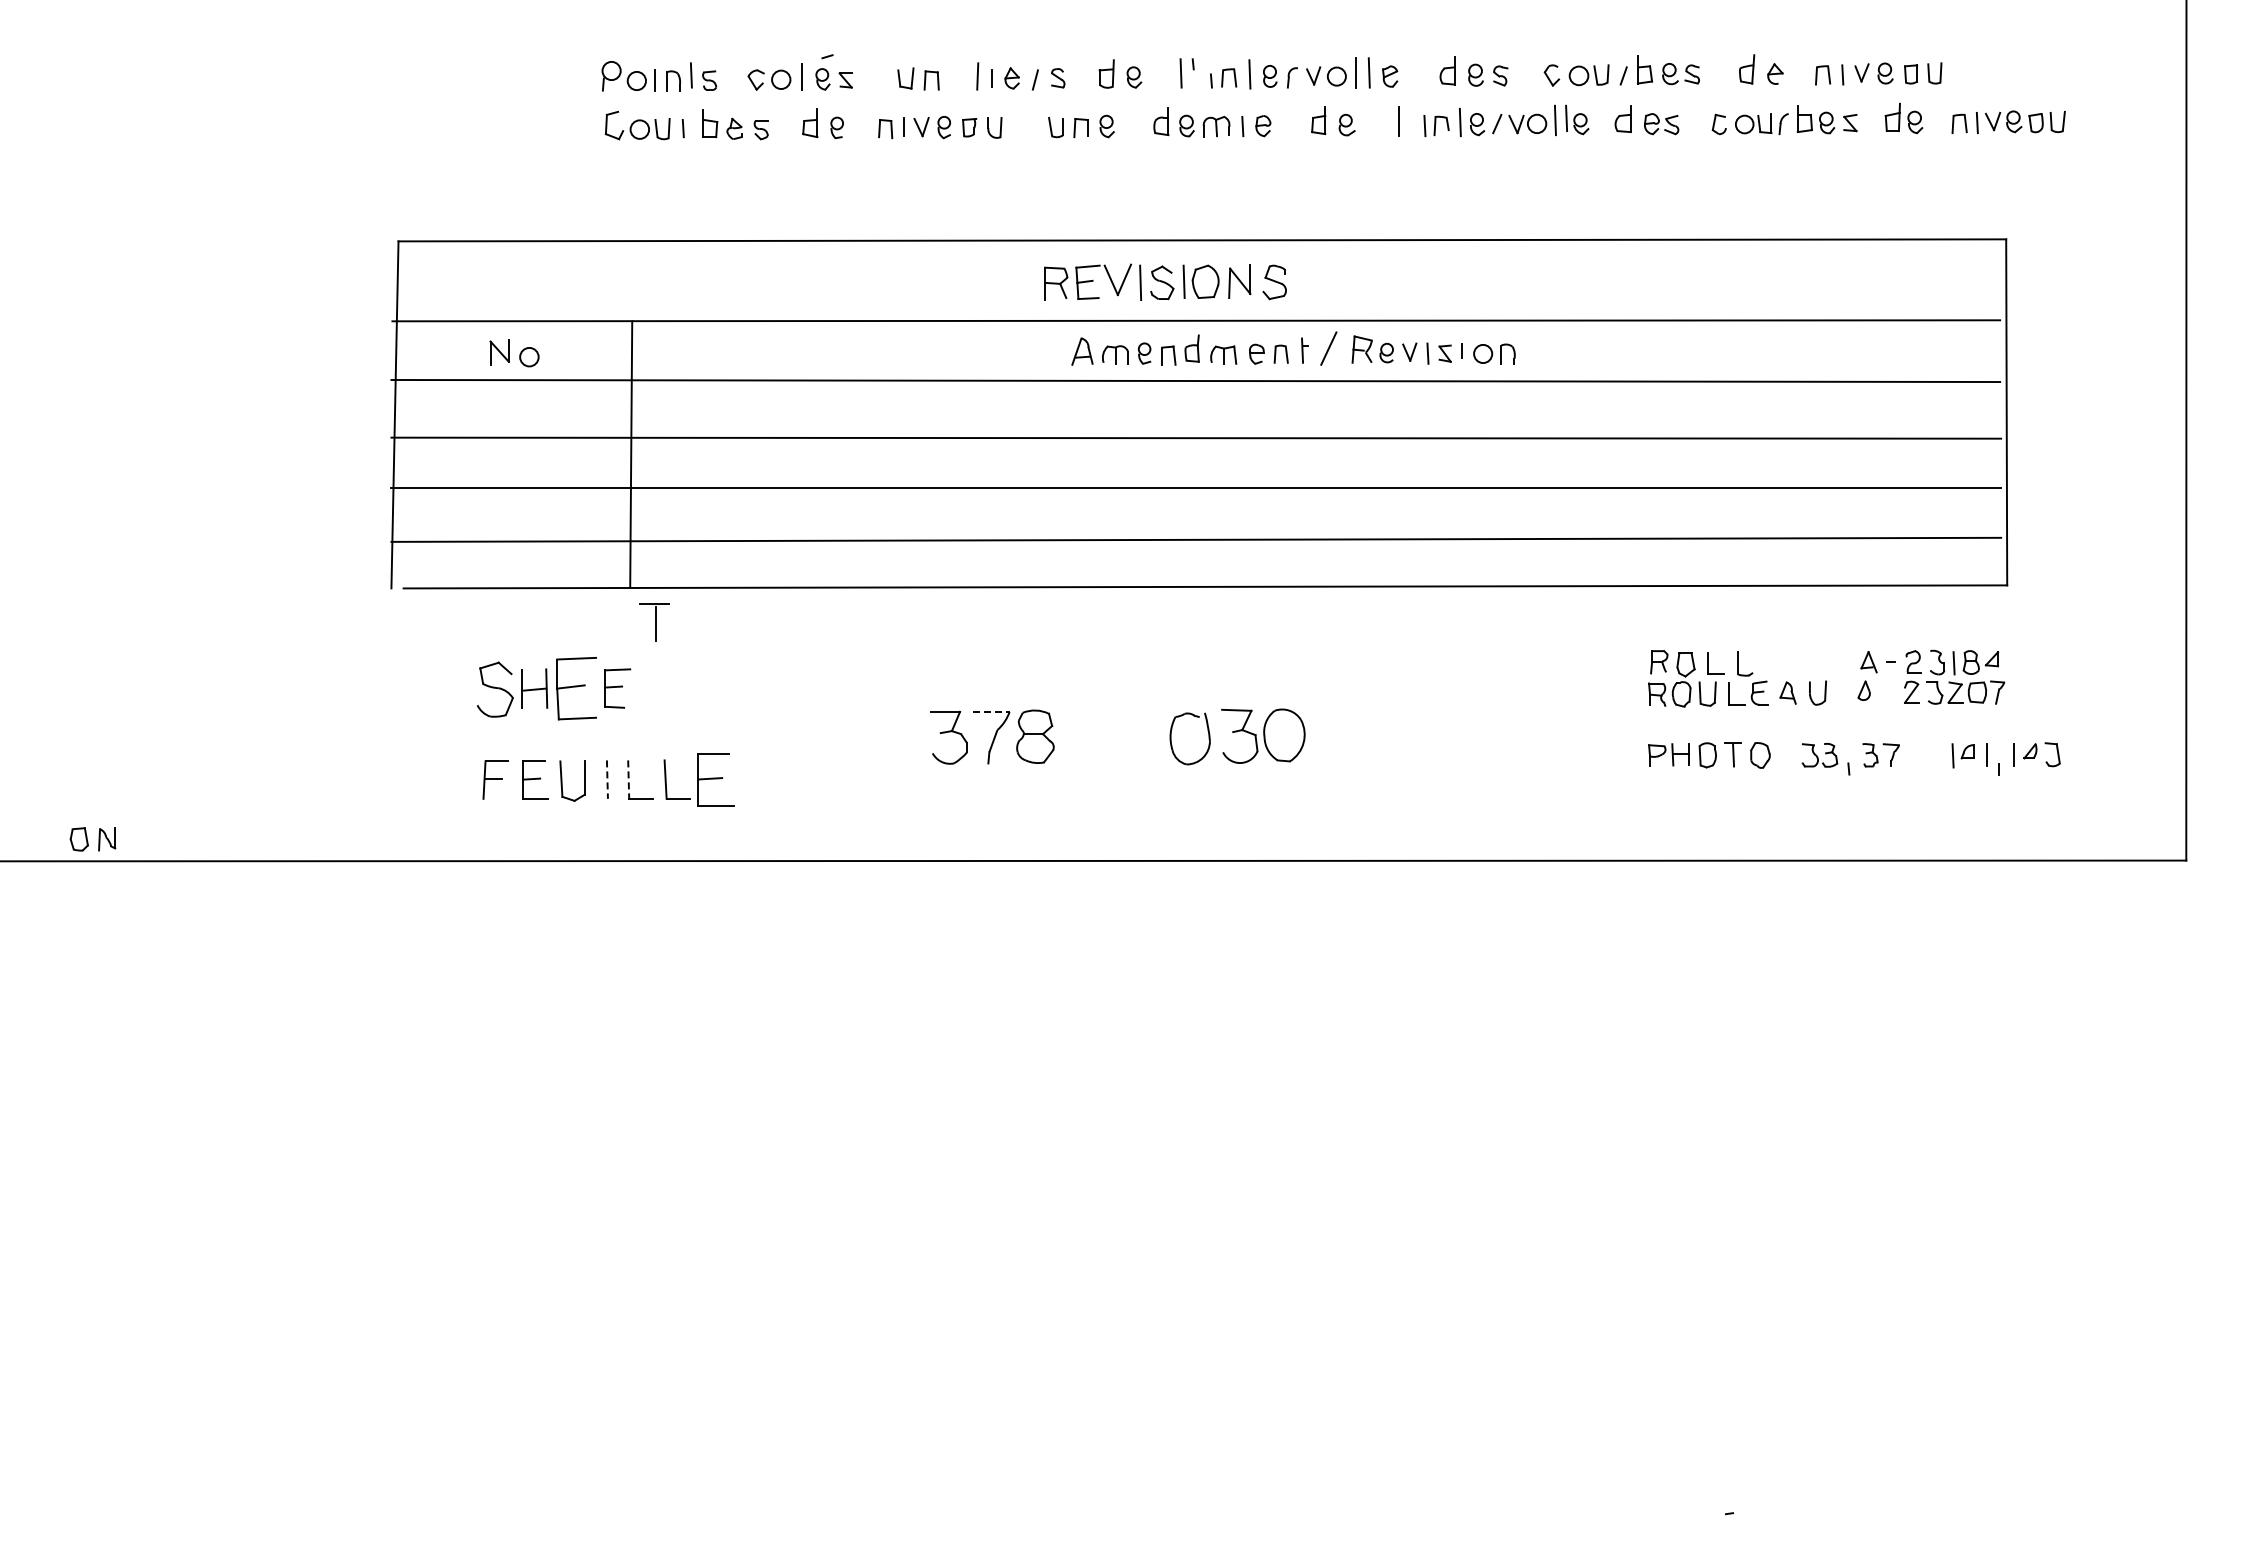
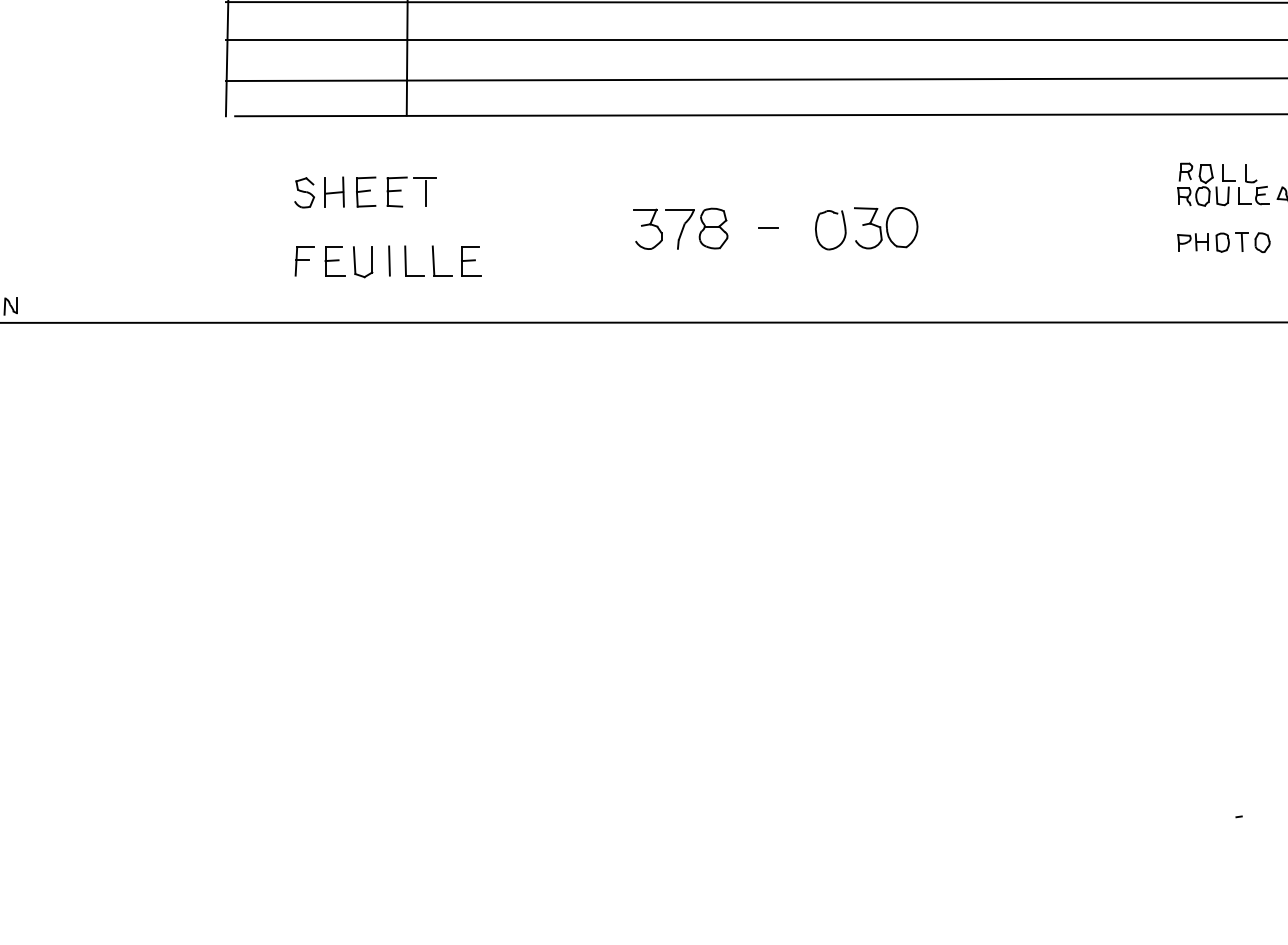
part: (654, 622) -> (425, 192), moved
part: (576, 688) -> (366, 192), size x0.62
part: (494, 689) -> (303, 192), size x0.71
line: (991, 711) -> (680, 209), dashed -> solid
line: (1108, 735) -> (768, 227), added
part: (715, 779) -> (471, 260), size x0.71
line: (607, 780) -> (389, 261), dashed -> solid
line: (628, 780) -> (405, 261), dashed -> solid

